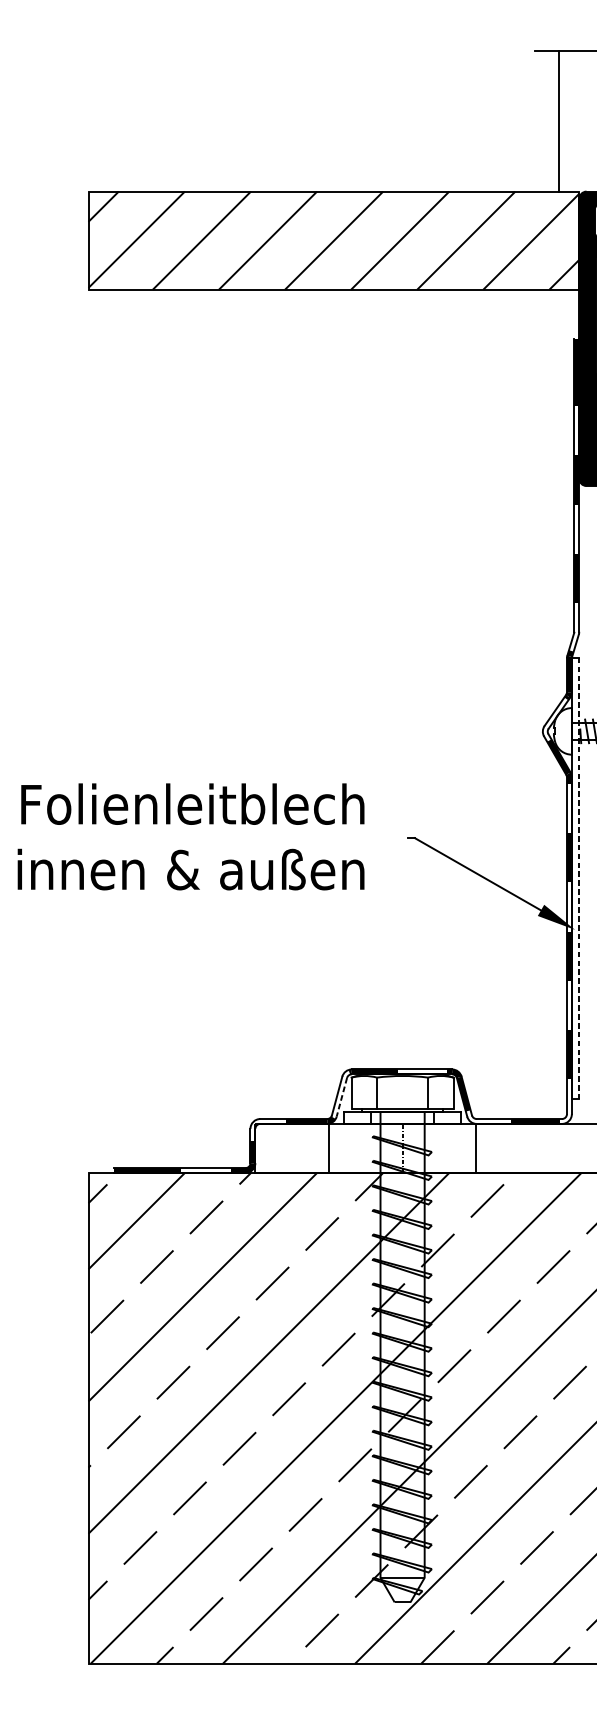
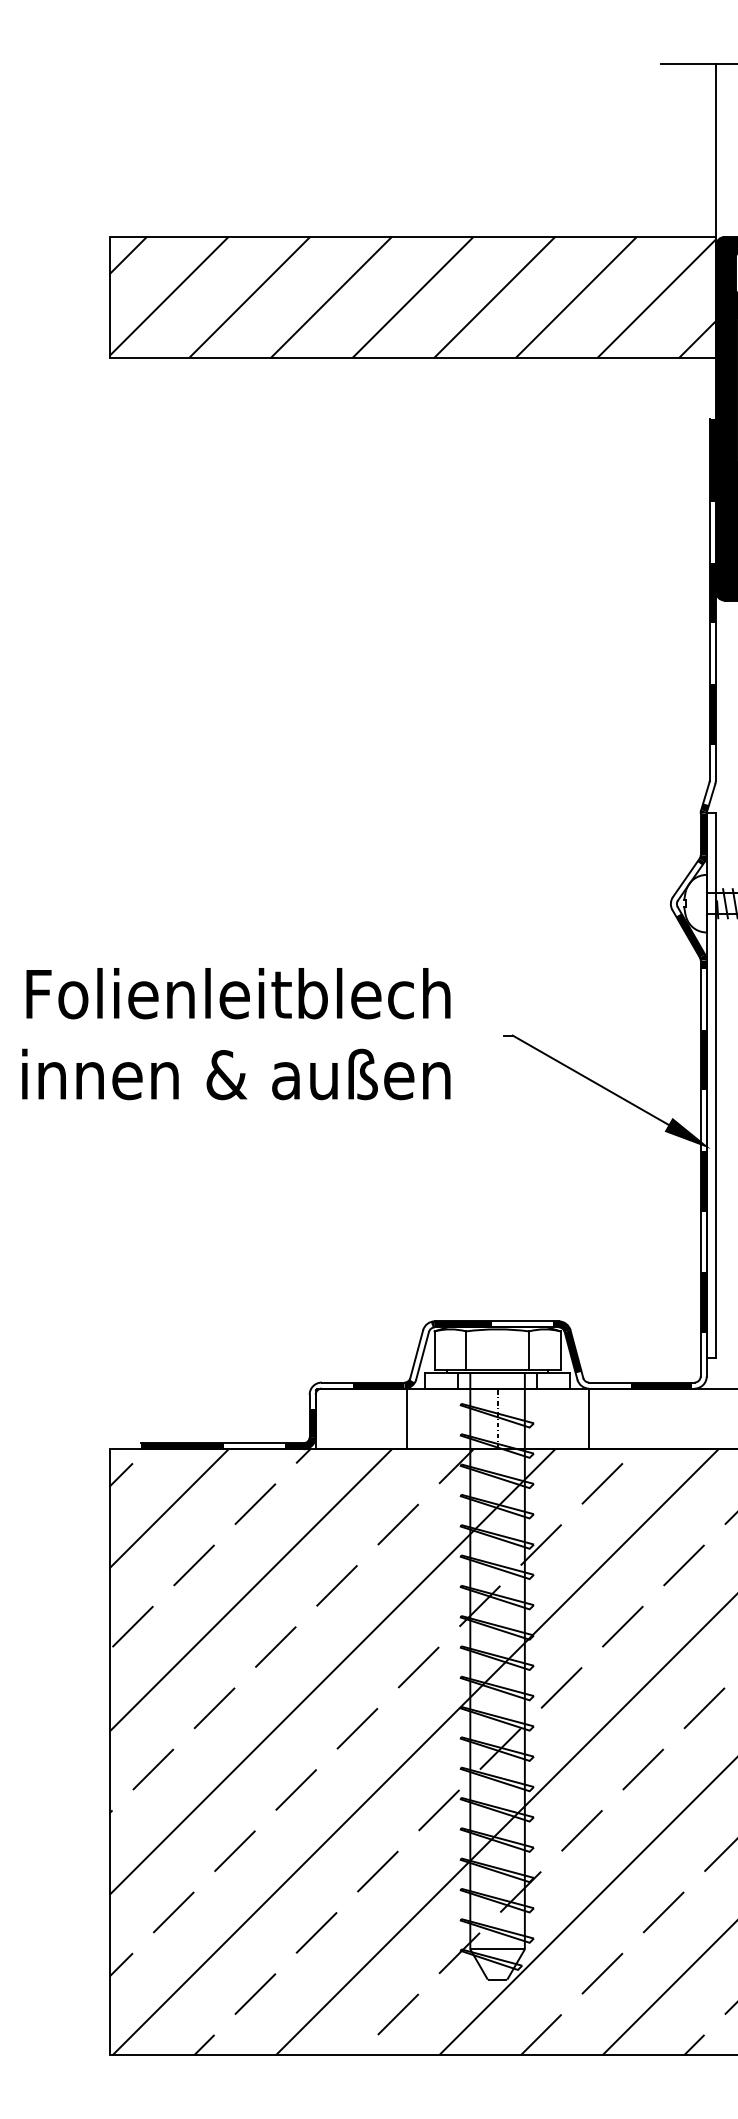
line: (558, 120) -> (715, 149), moved
line: (578, 878) -> (715, 1085), dashed -> solid
line: (341, 1097) -> (422, 1355), dashed -> solid

